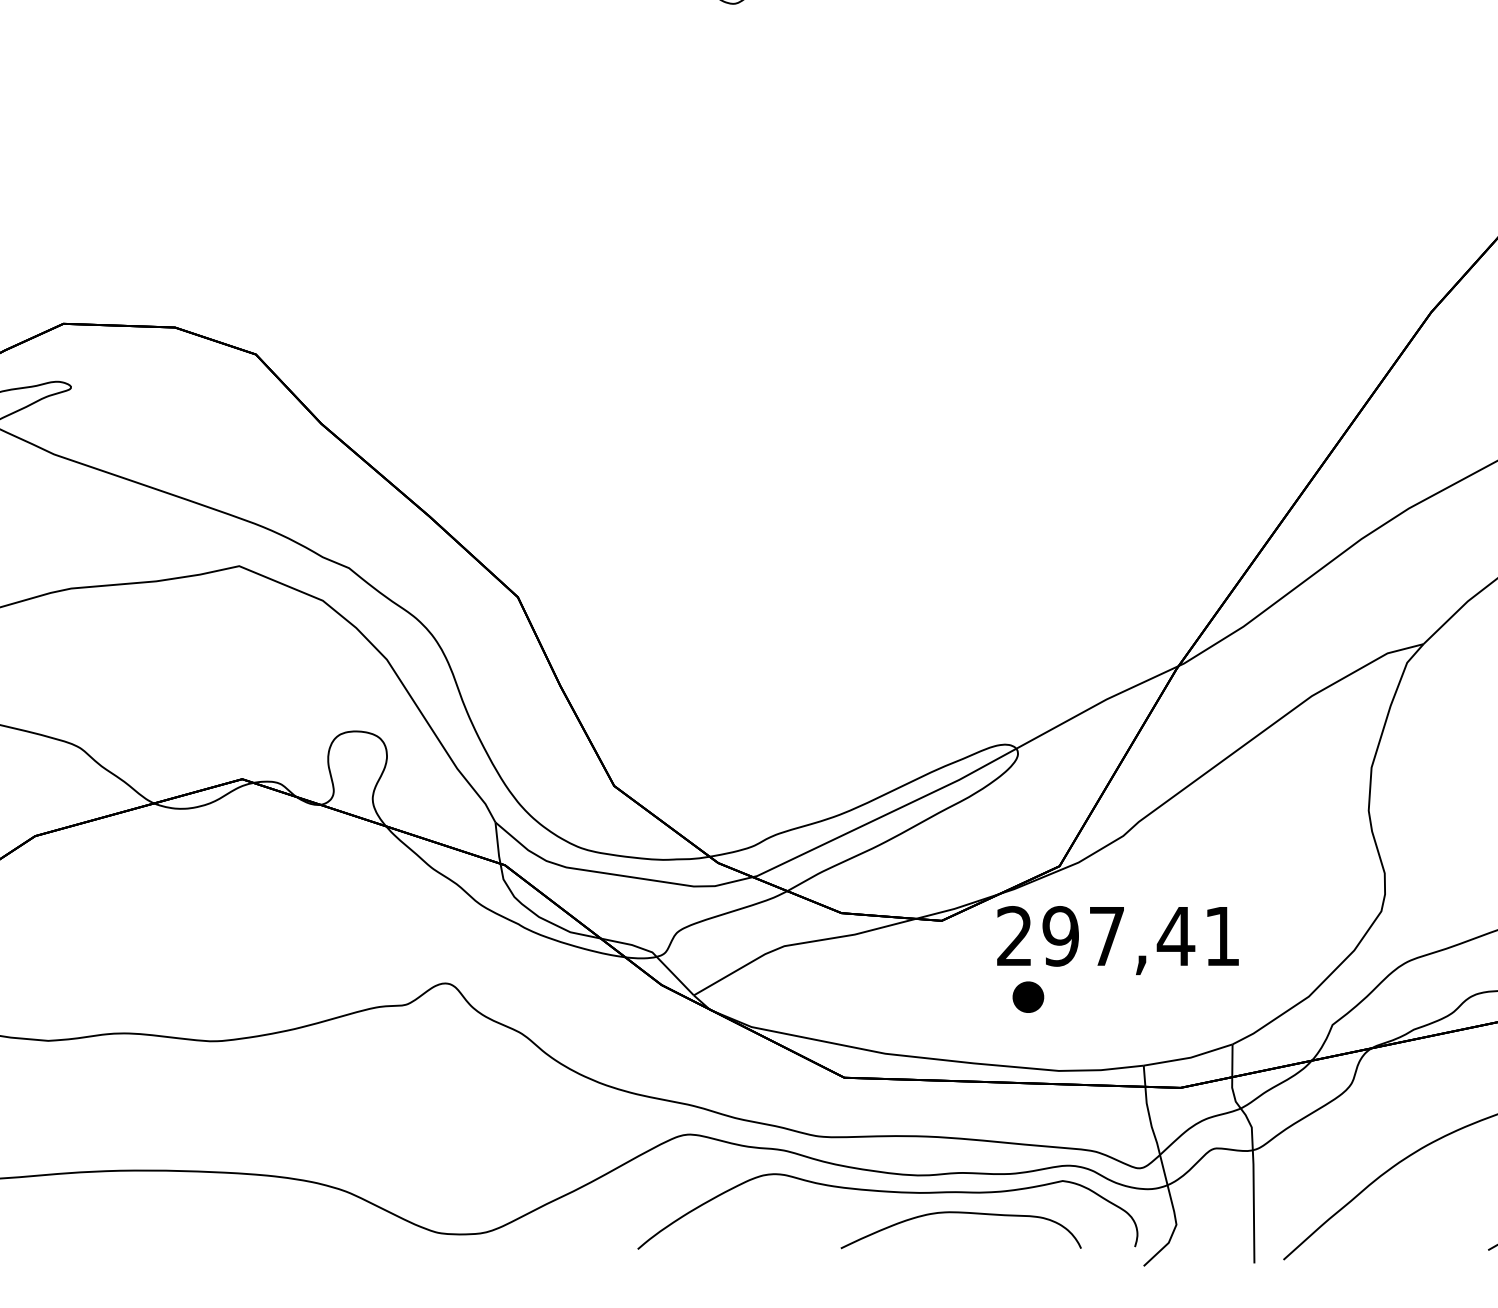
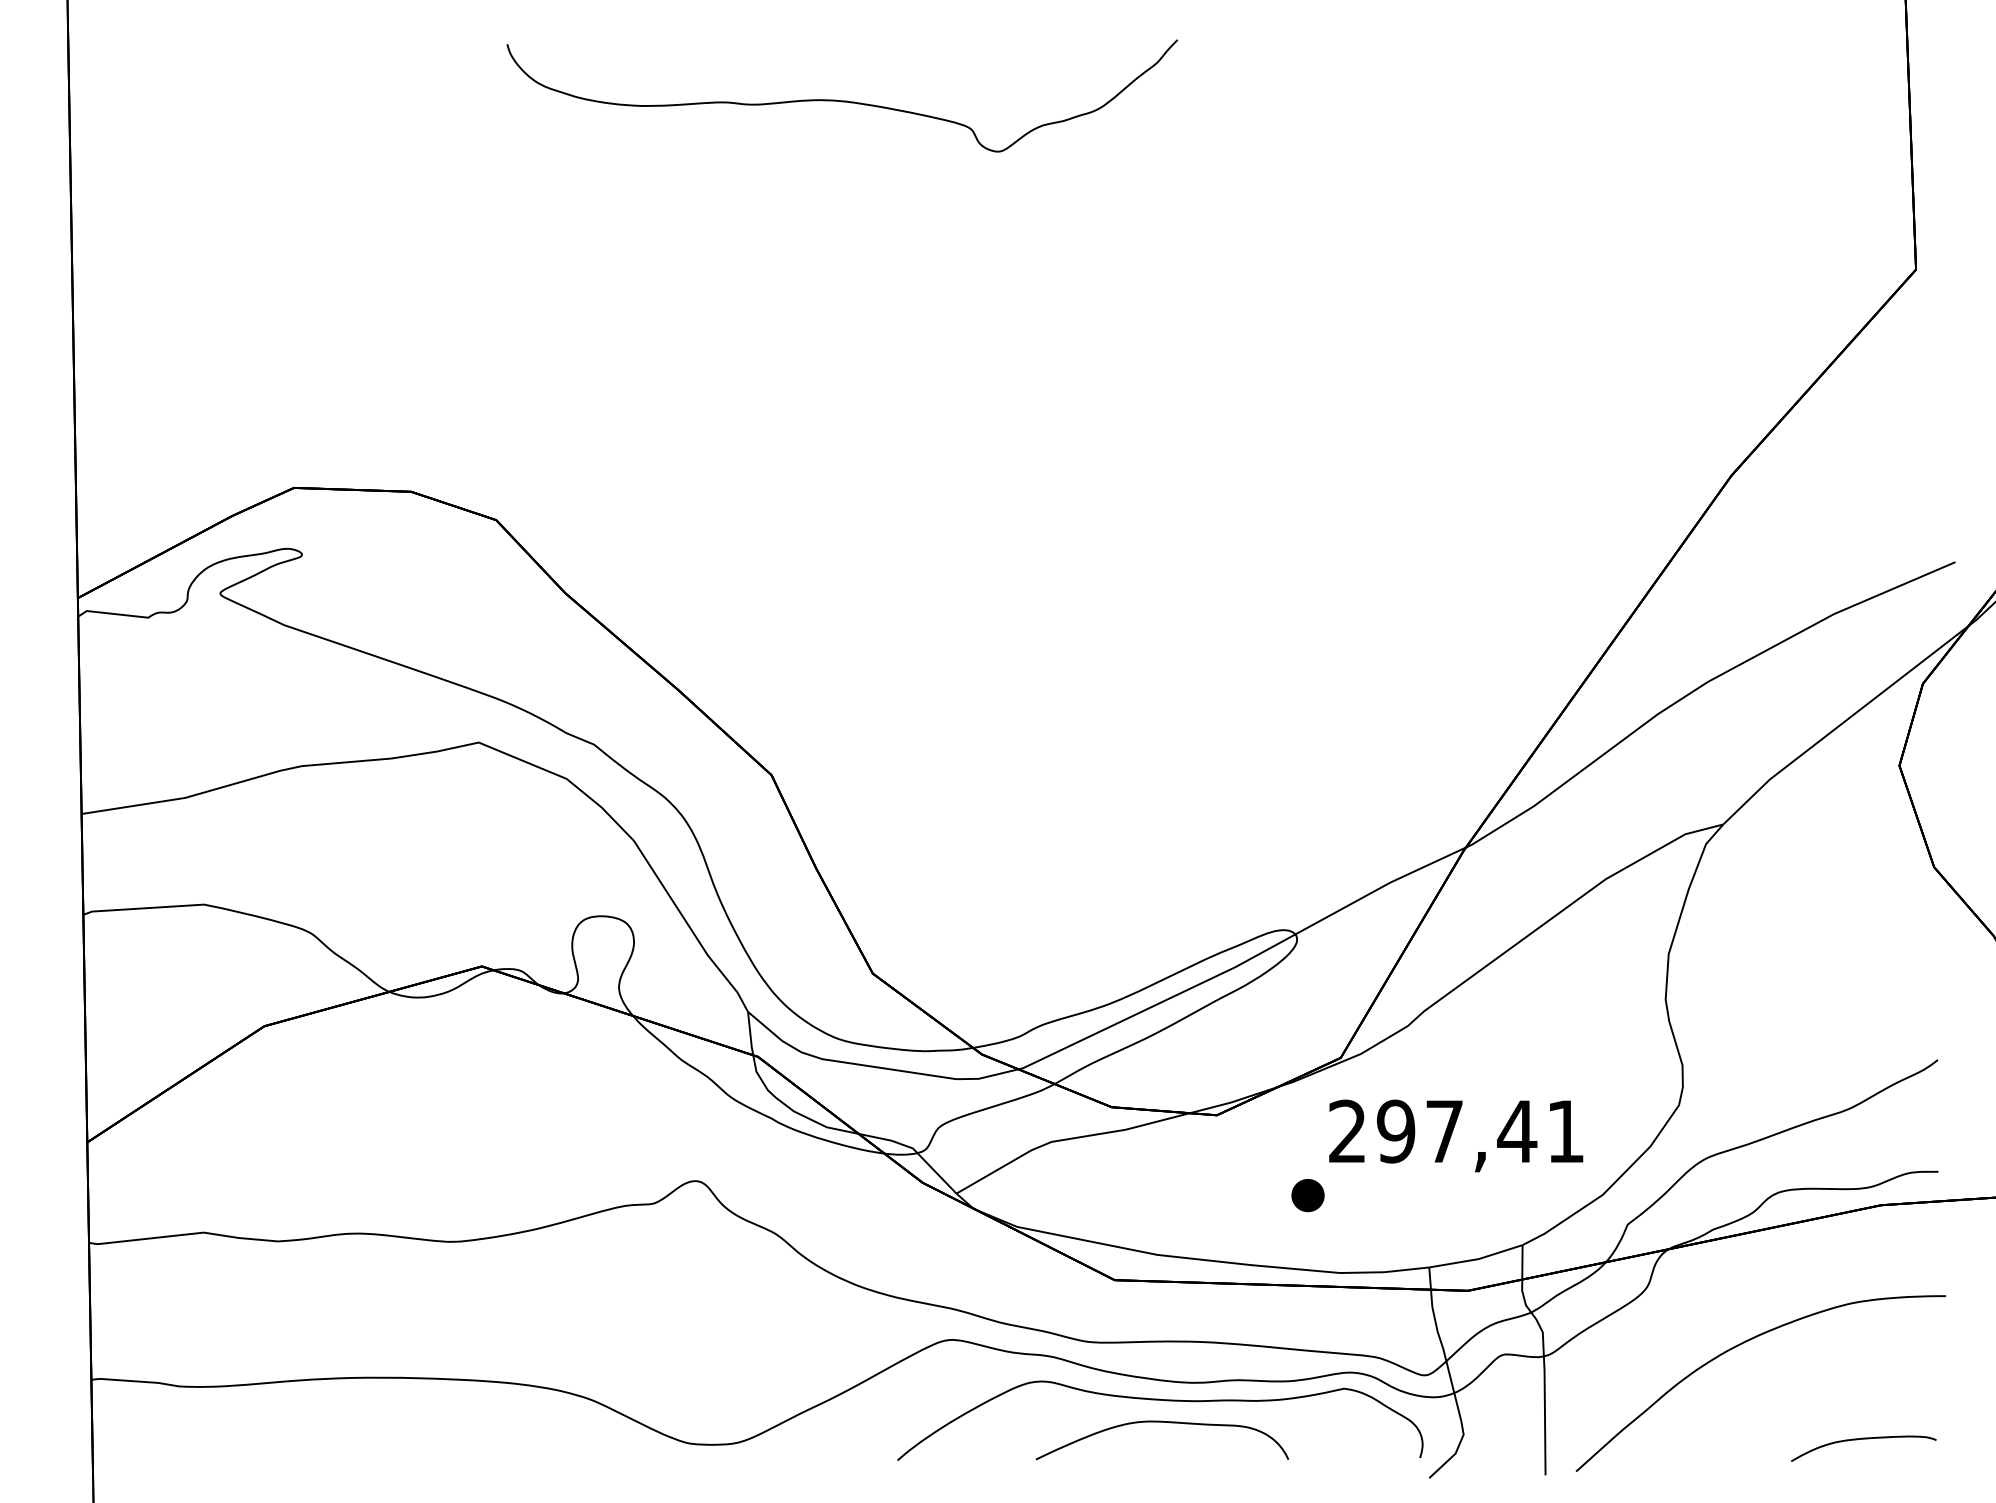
text: (1118, 940) -> (1456, 1135), moved
curve: (961, 1213) -> (1162, 1422), moved

